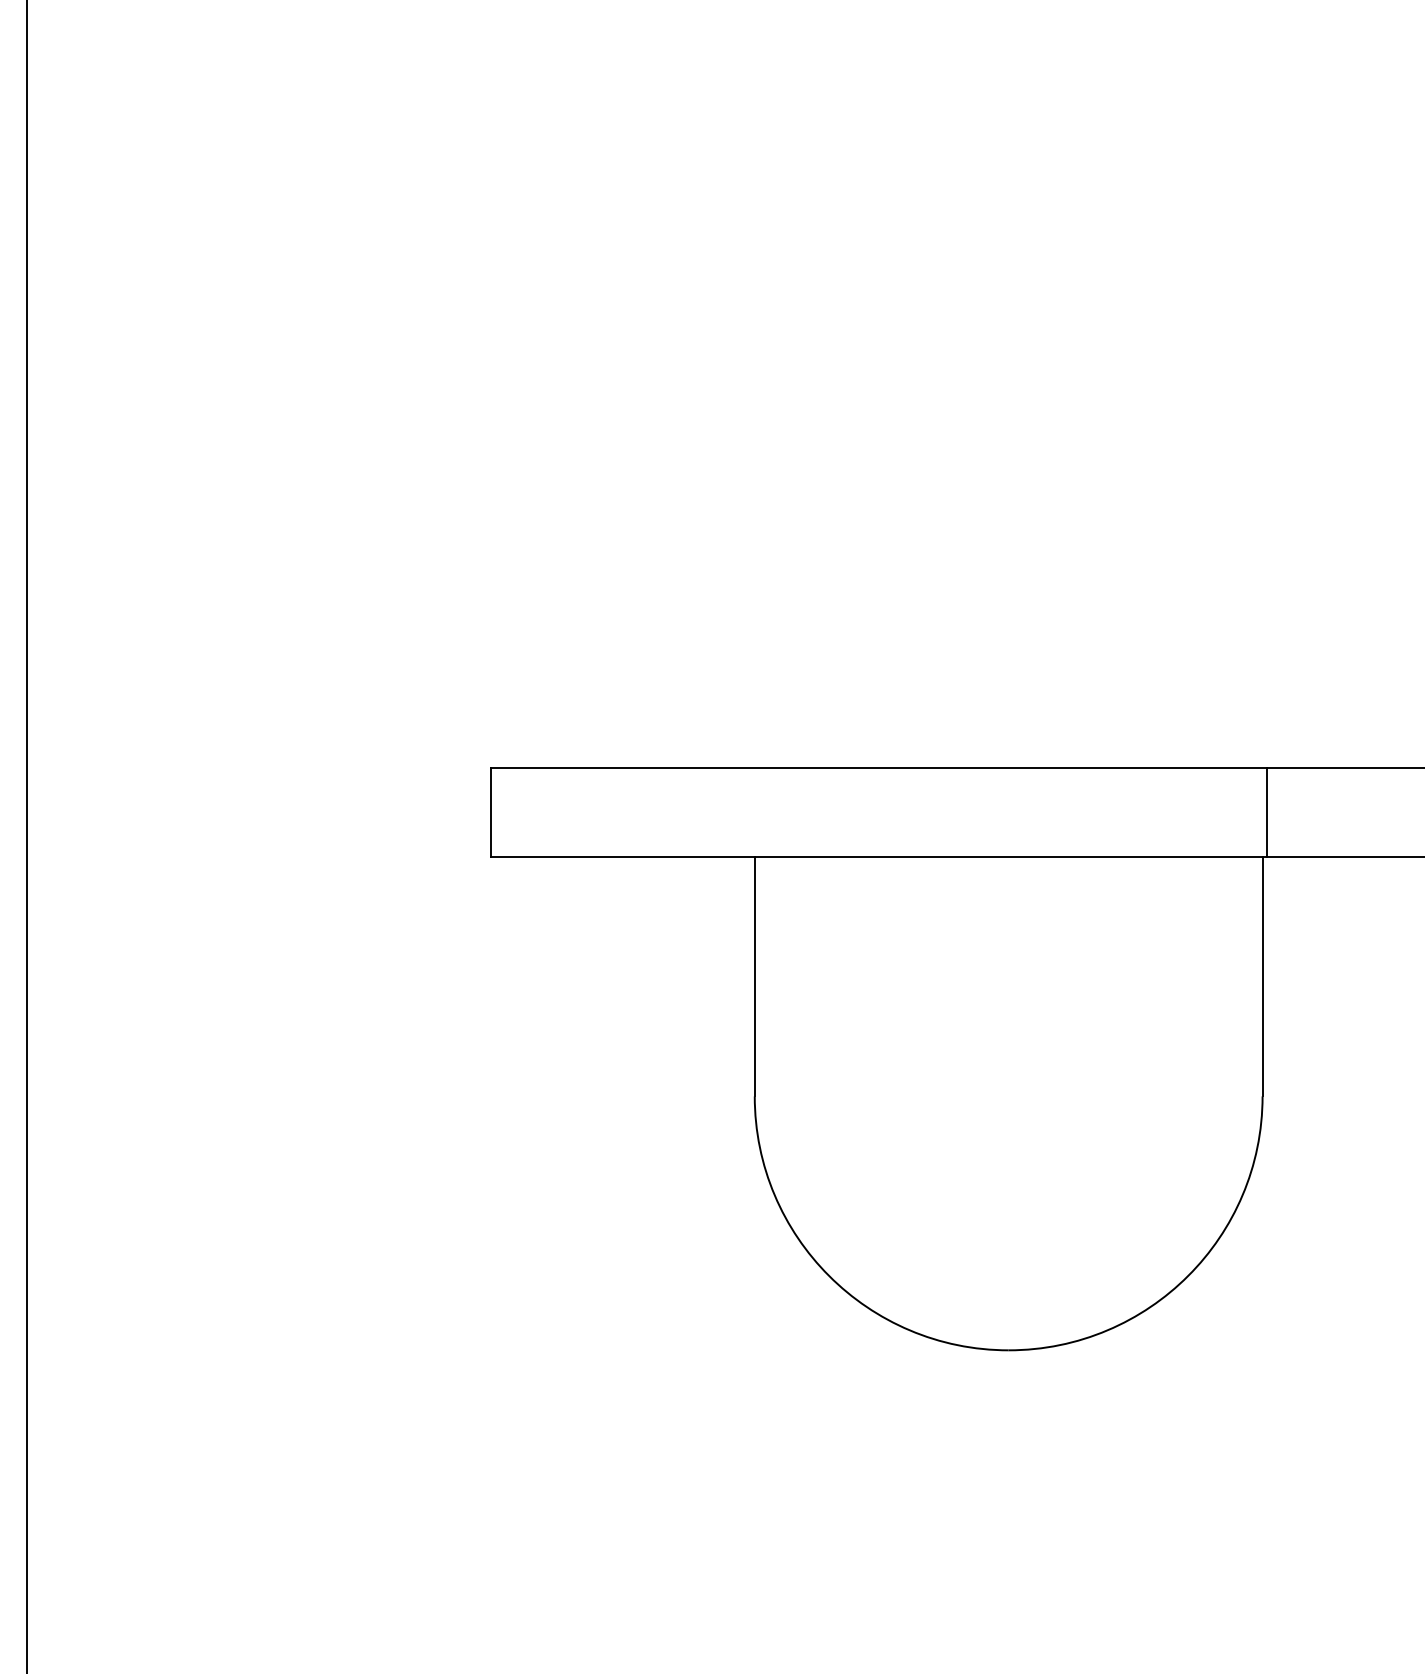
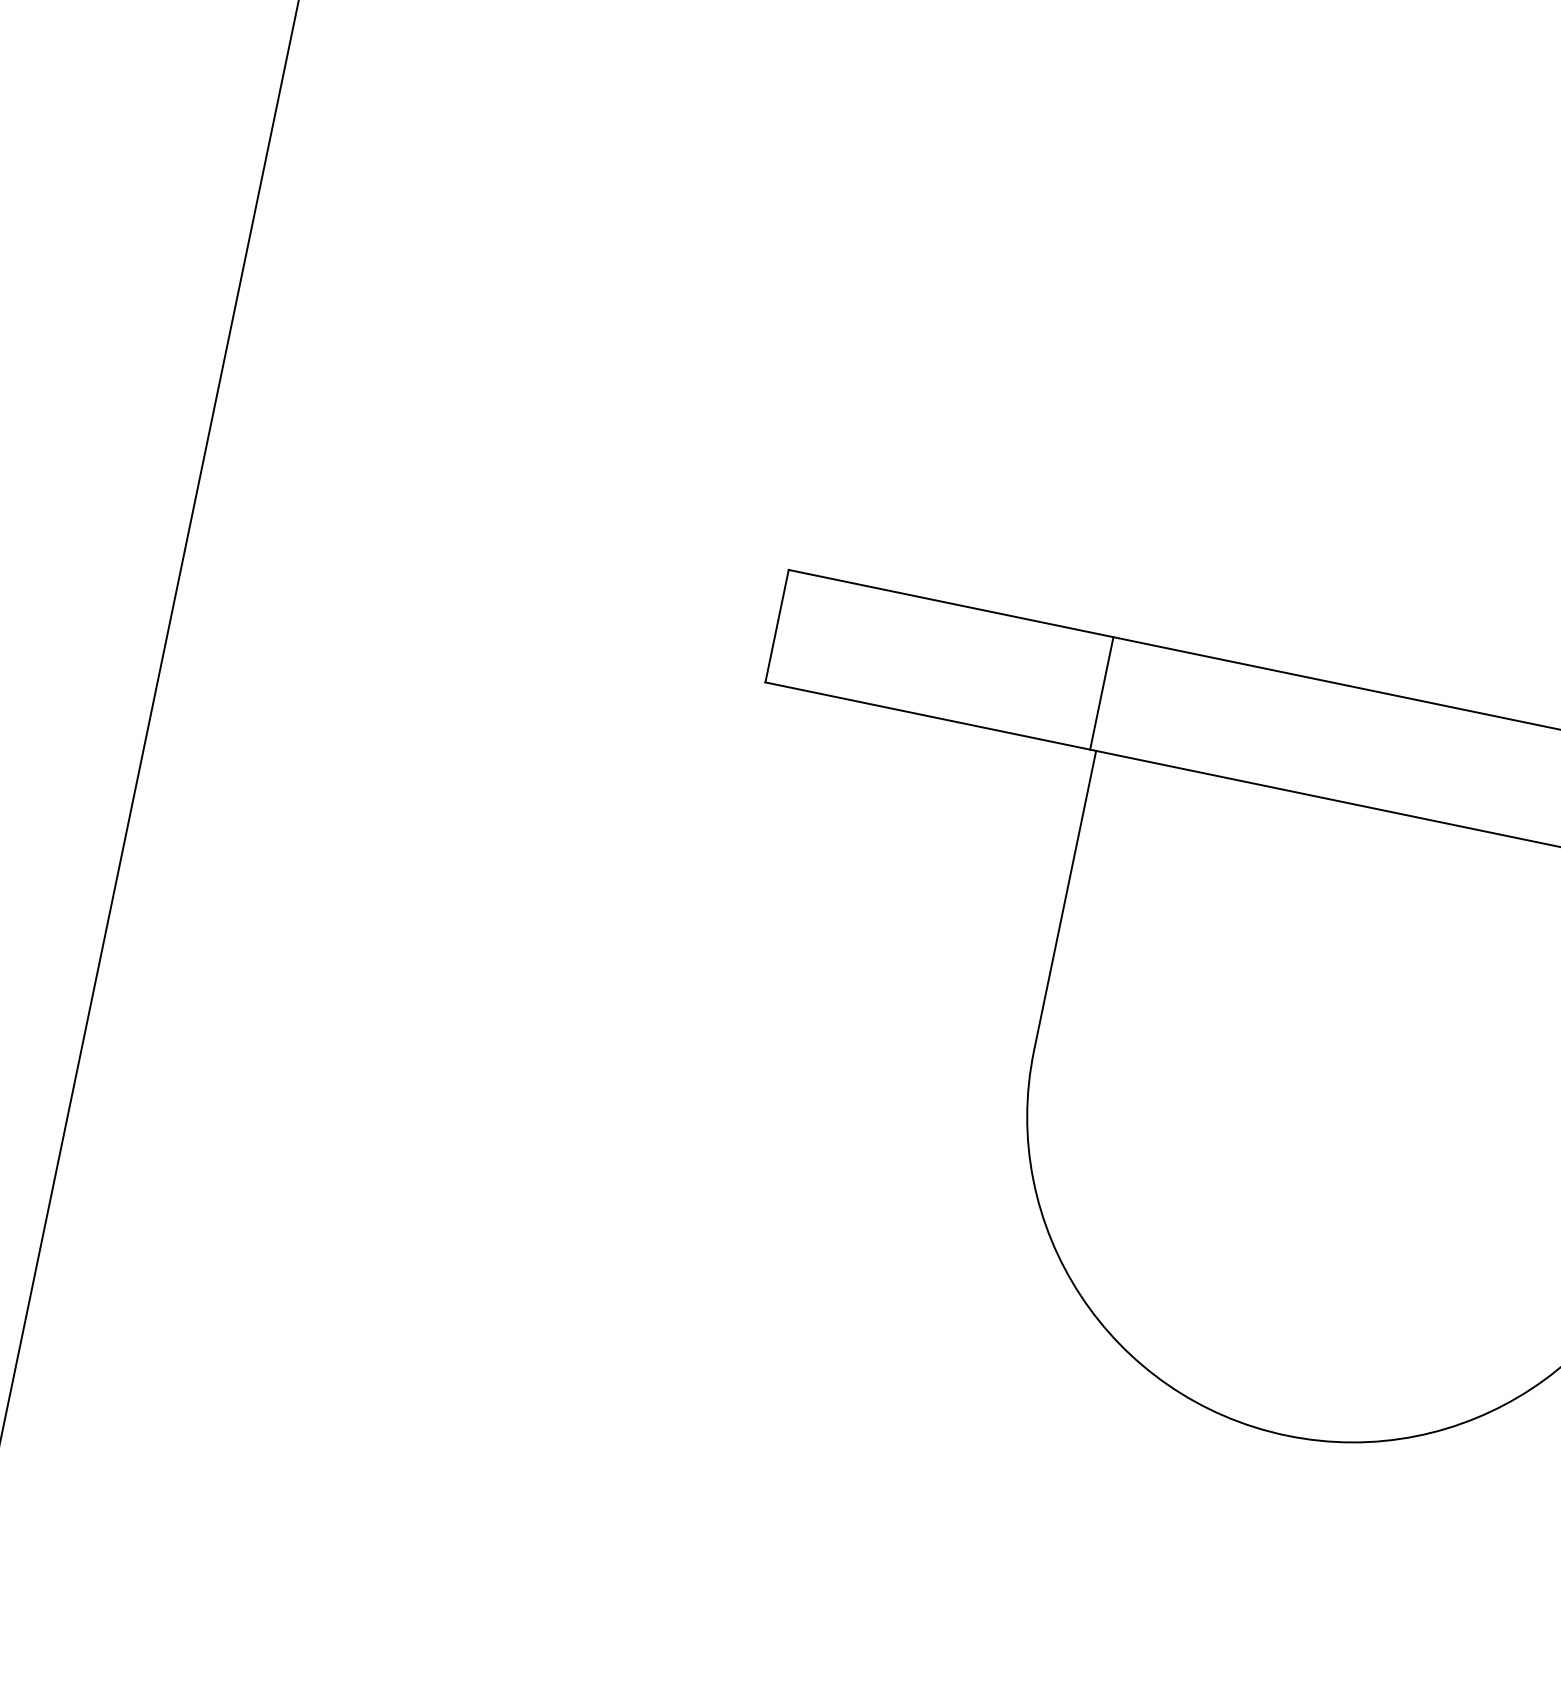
line: (749, 812) -> (1101, 693), added

